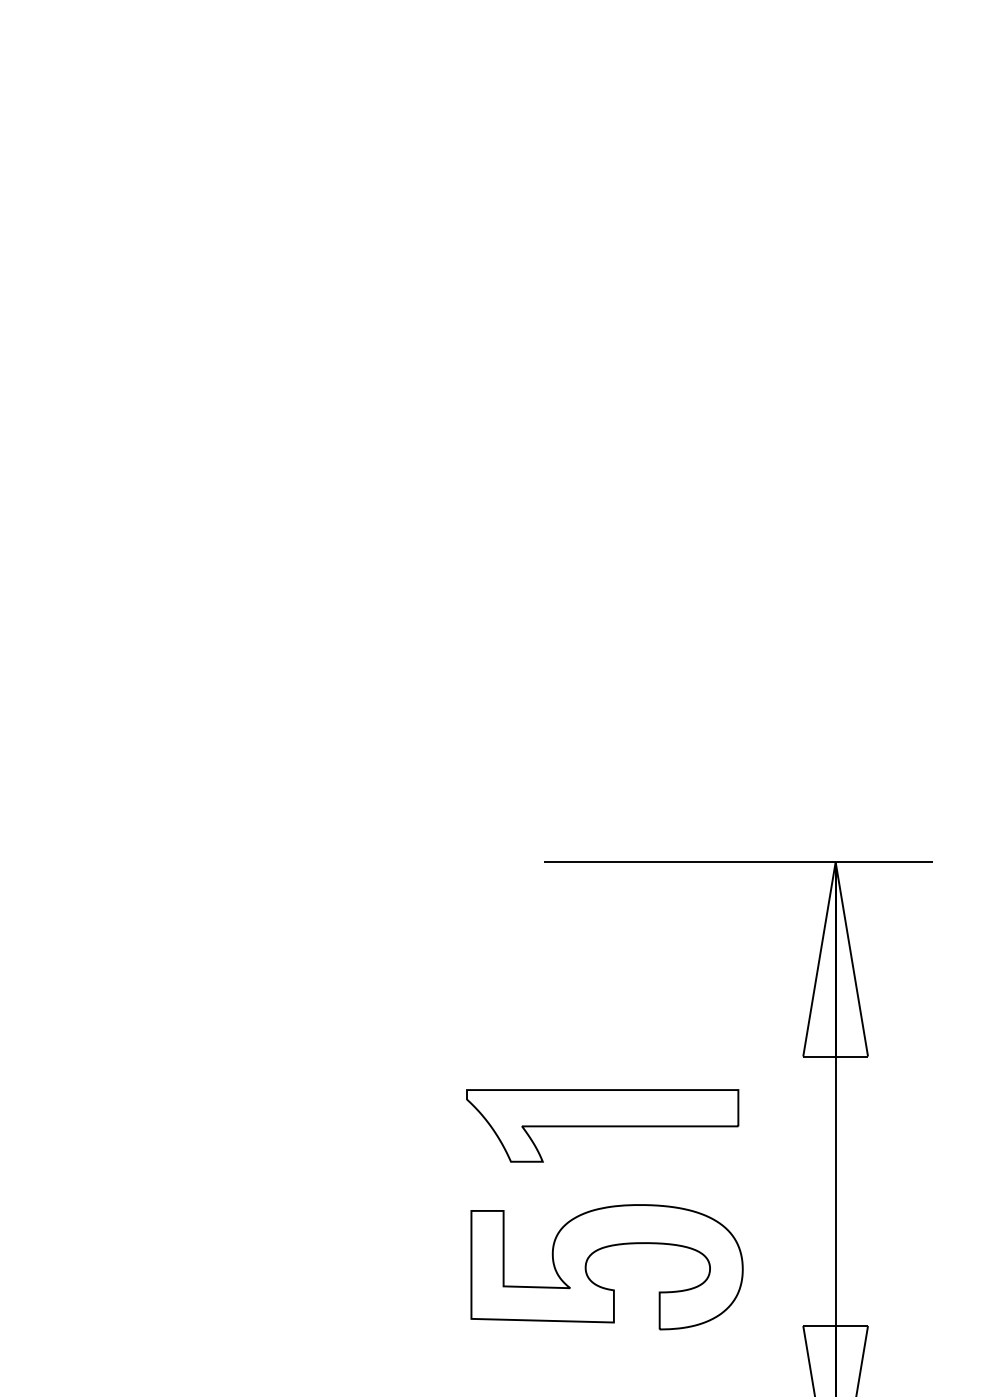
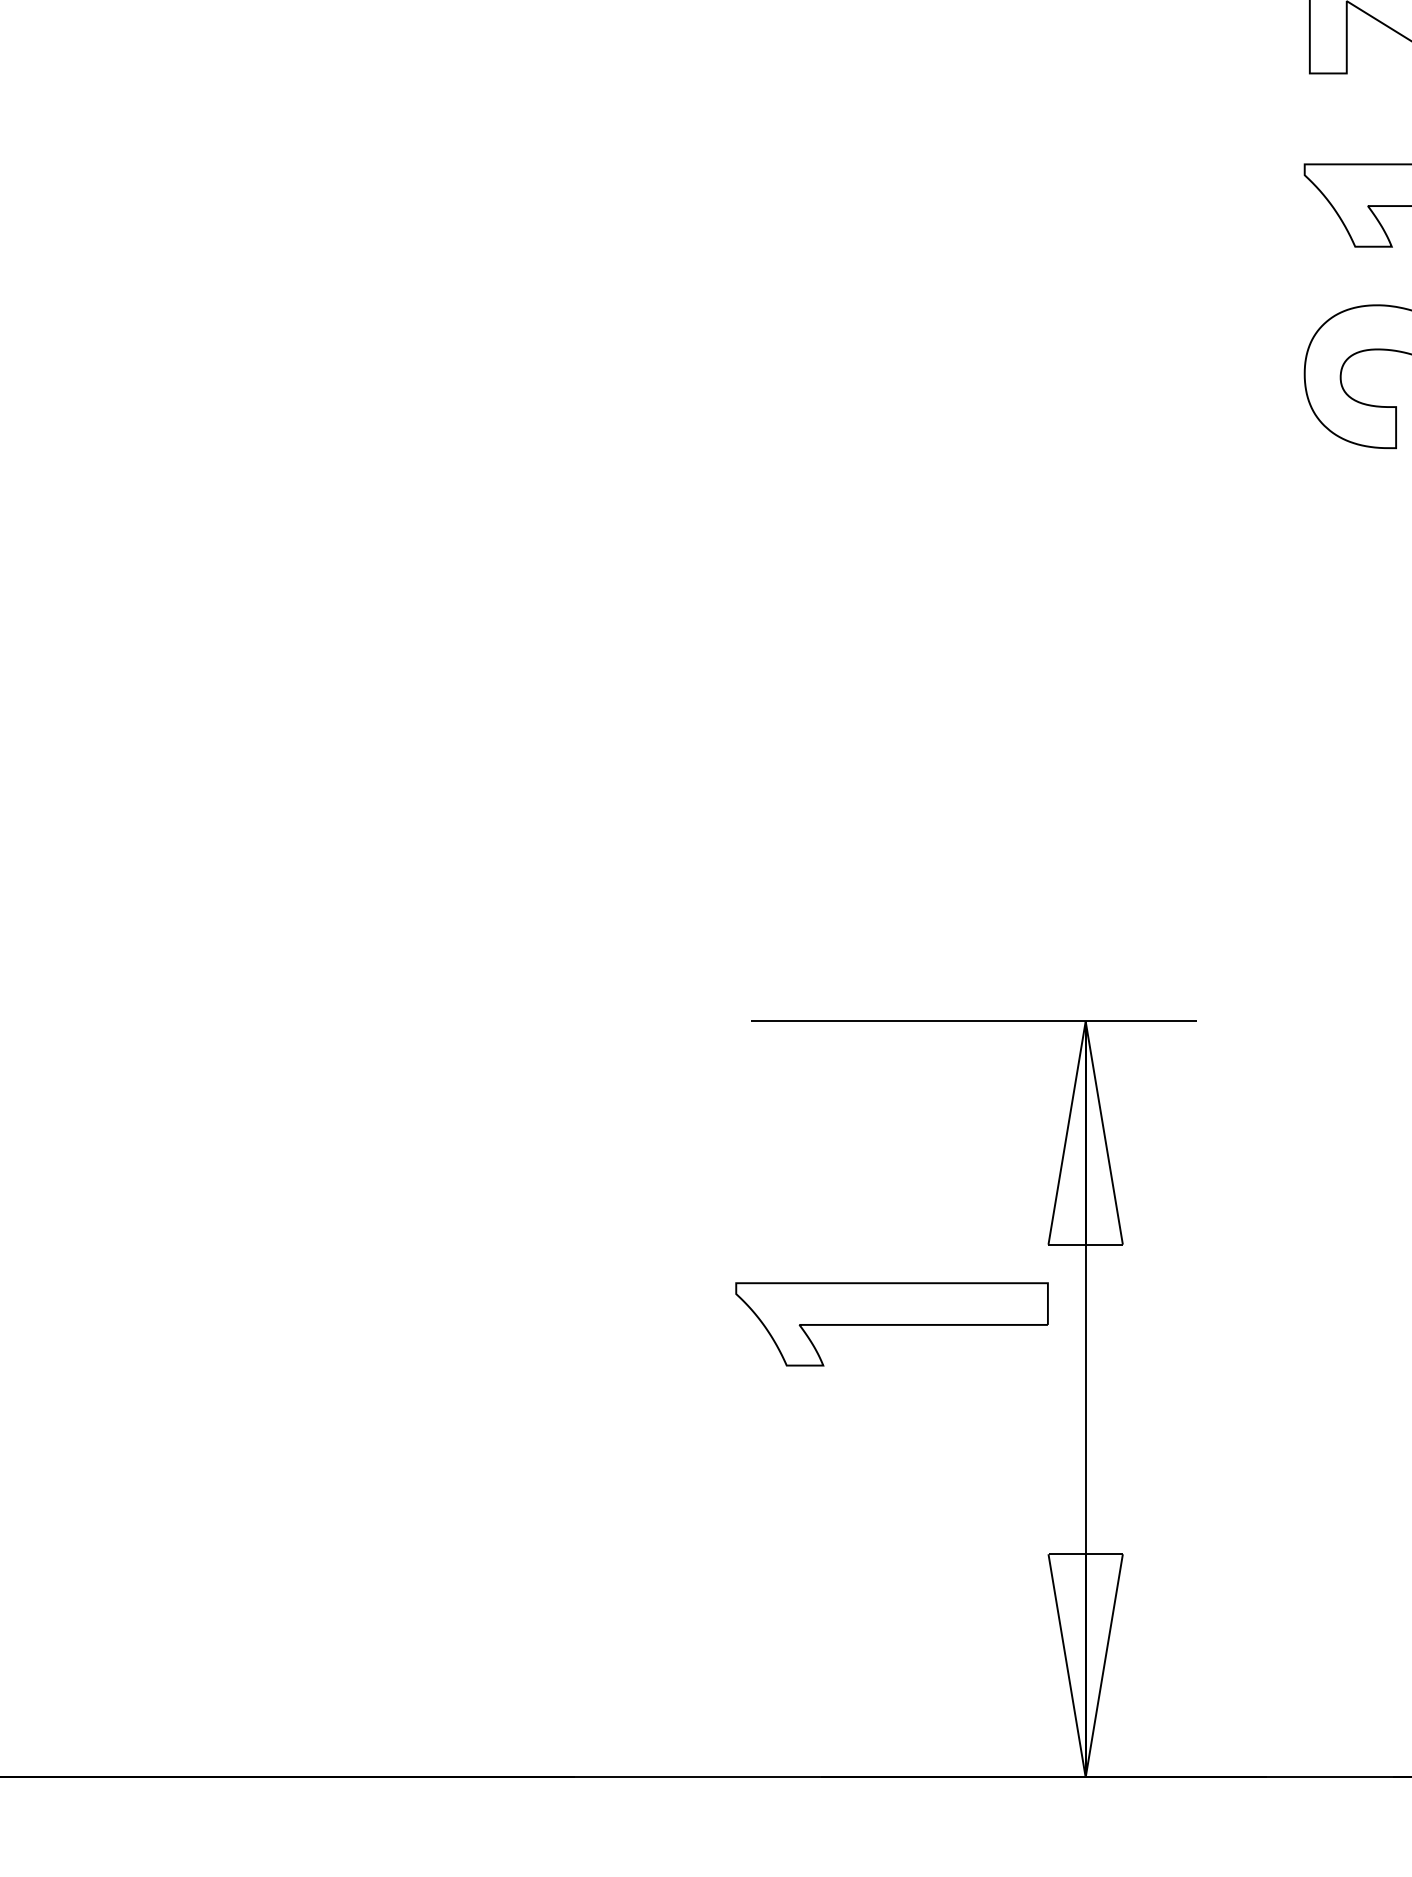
part: (602, 1126) -> (891, 1324), moved
part: (599, 1250) -> (814, 1467), removed

